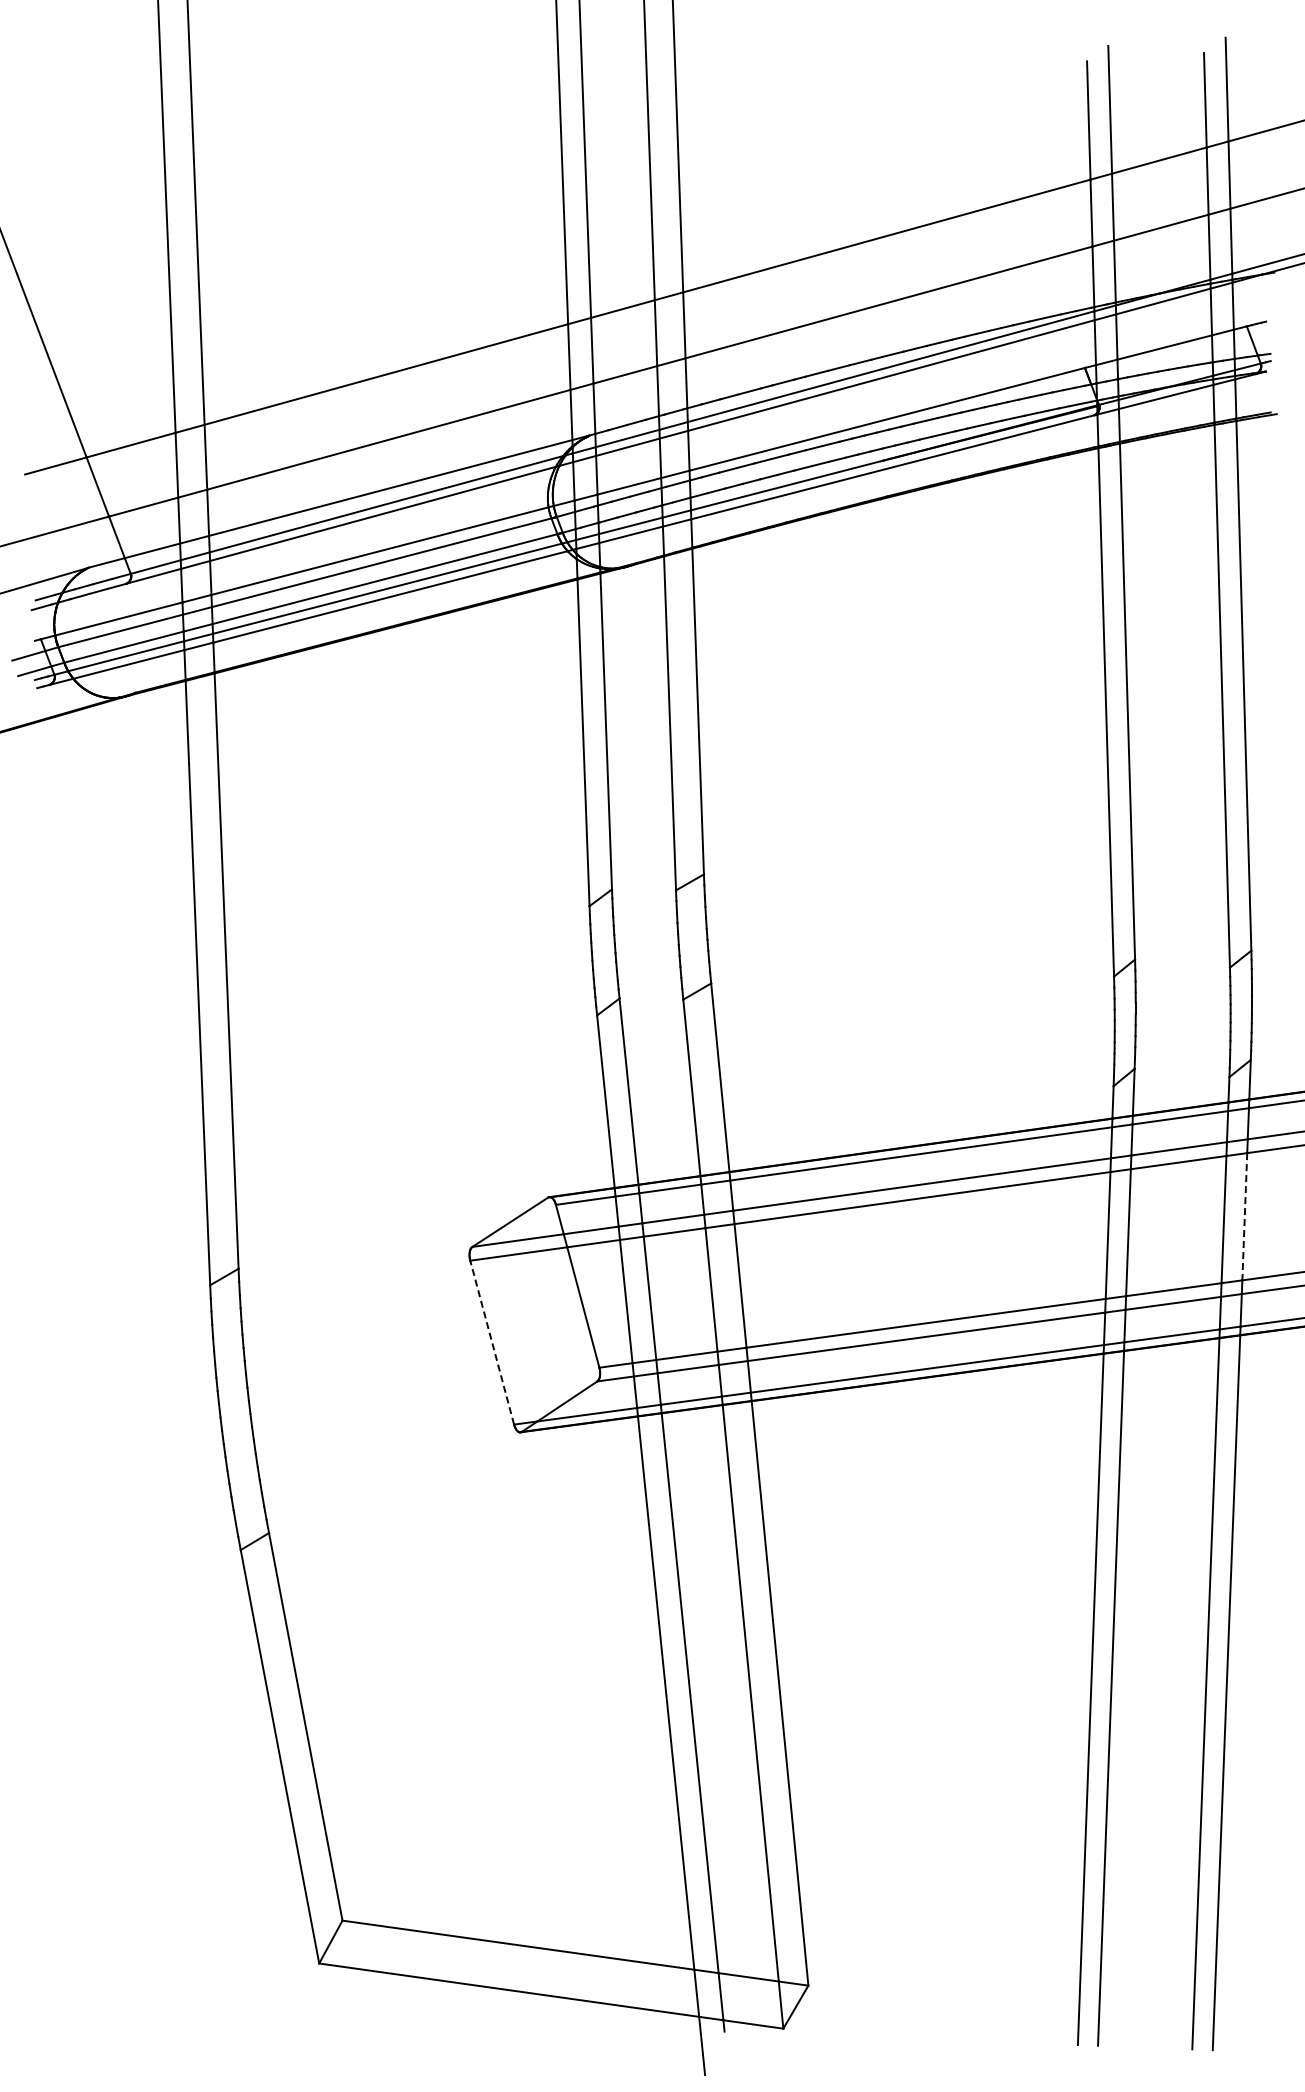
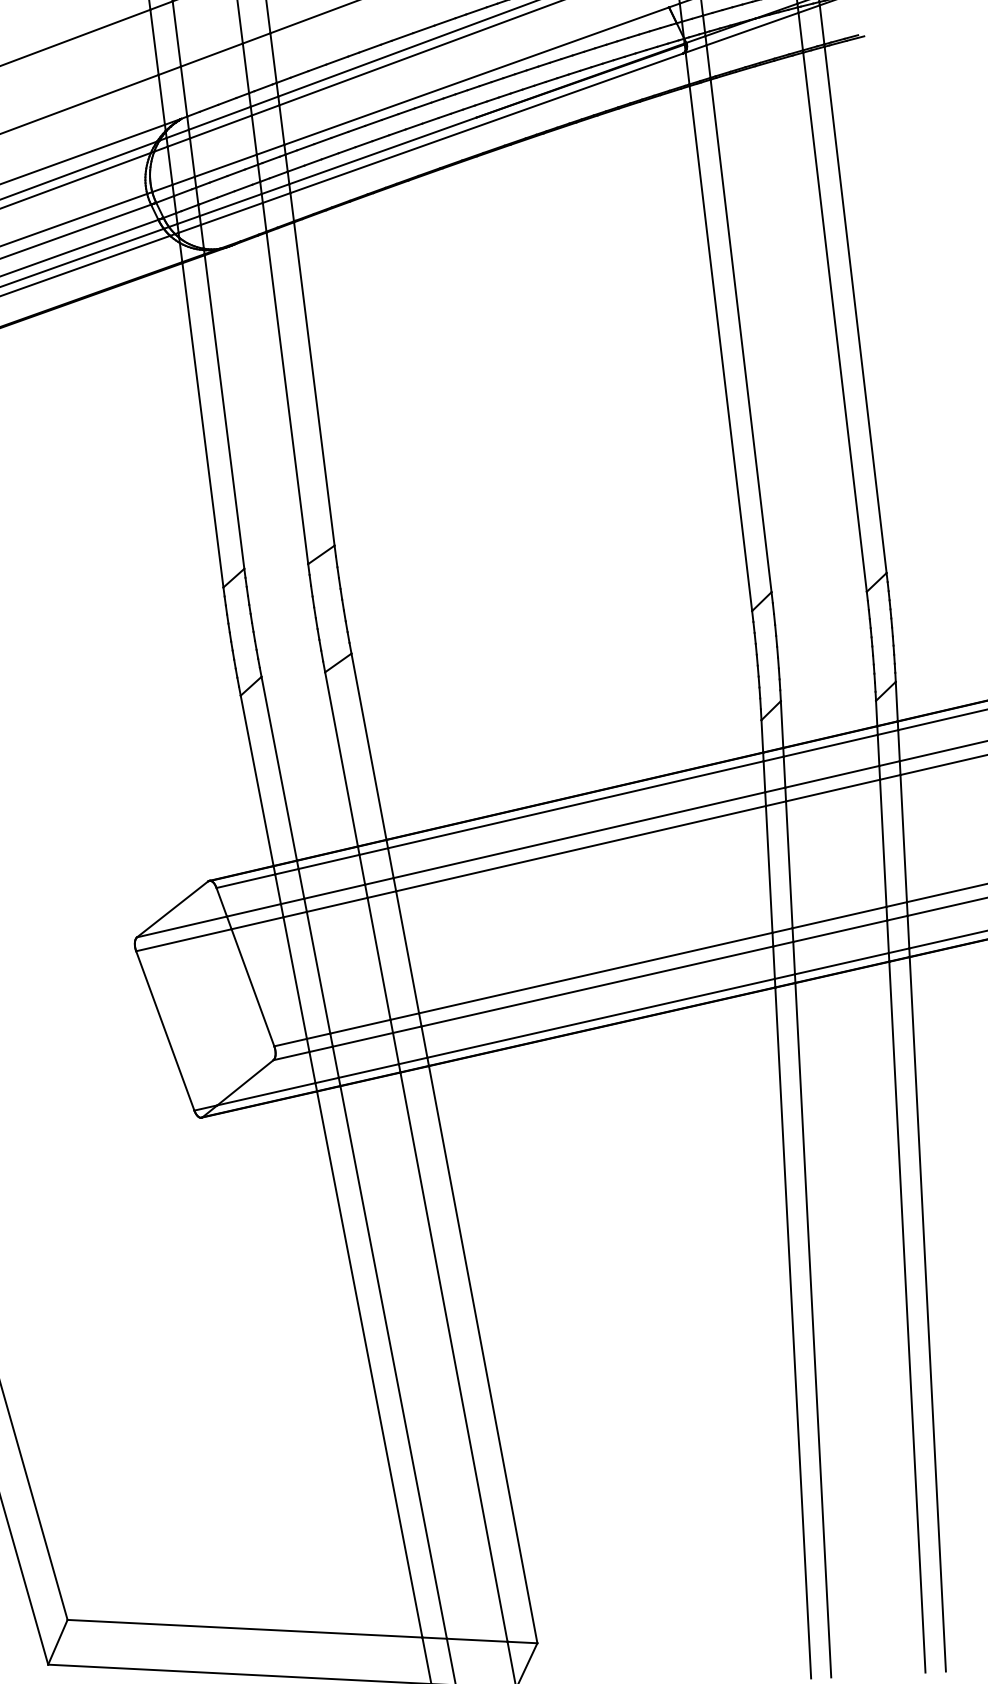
line: (1244, 1216) -> (903, 838), dashed -> solid
line: (492, 1342) -> (165, 1030), dashed -> solid

